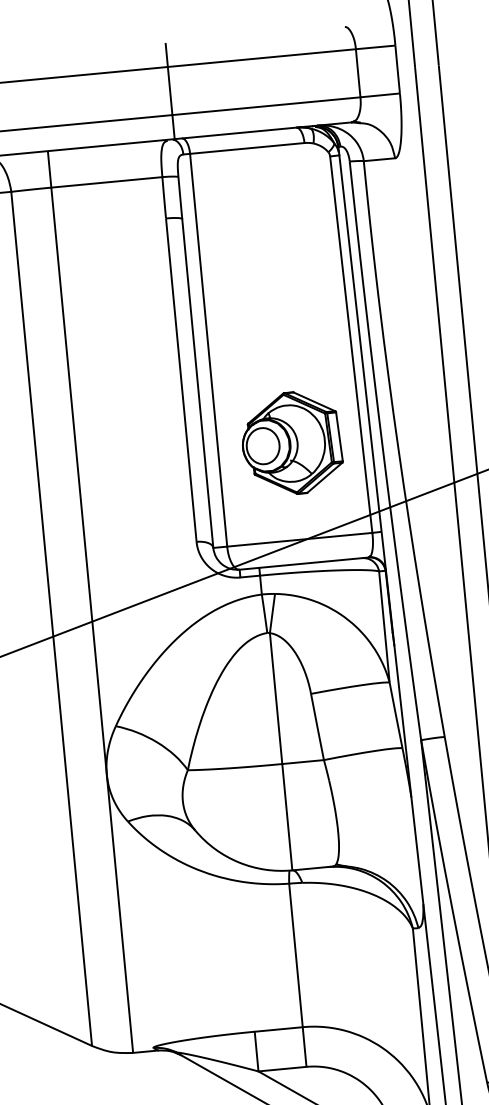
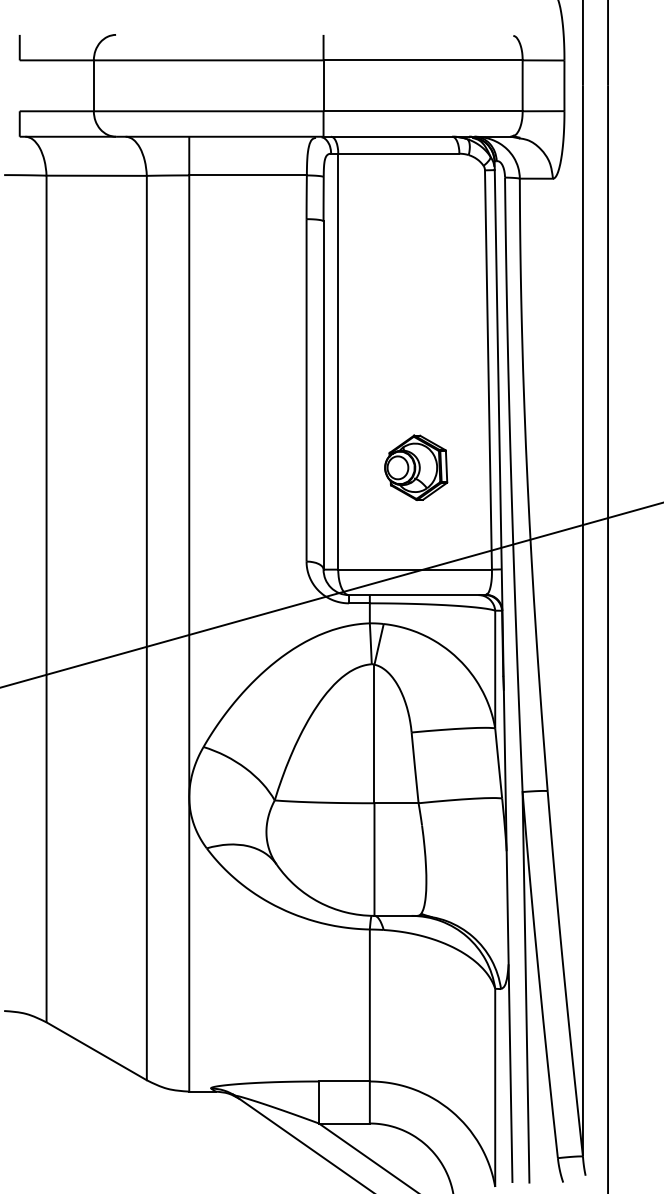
part: (291, 443) -> (415, 467), size x0.6

